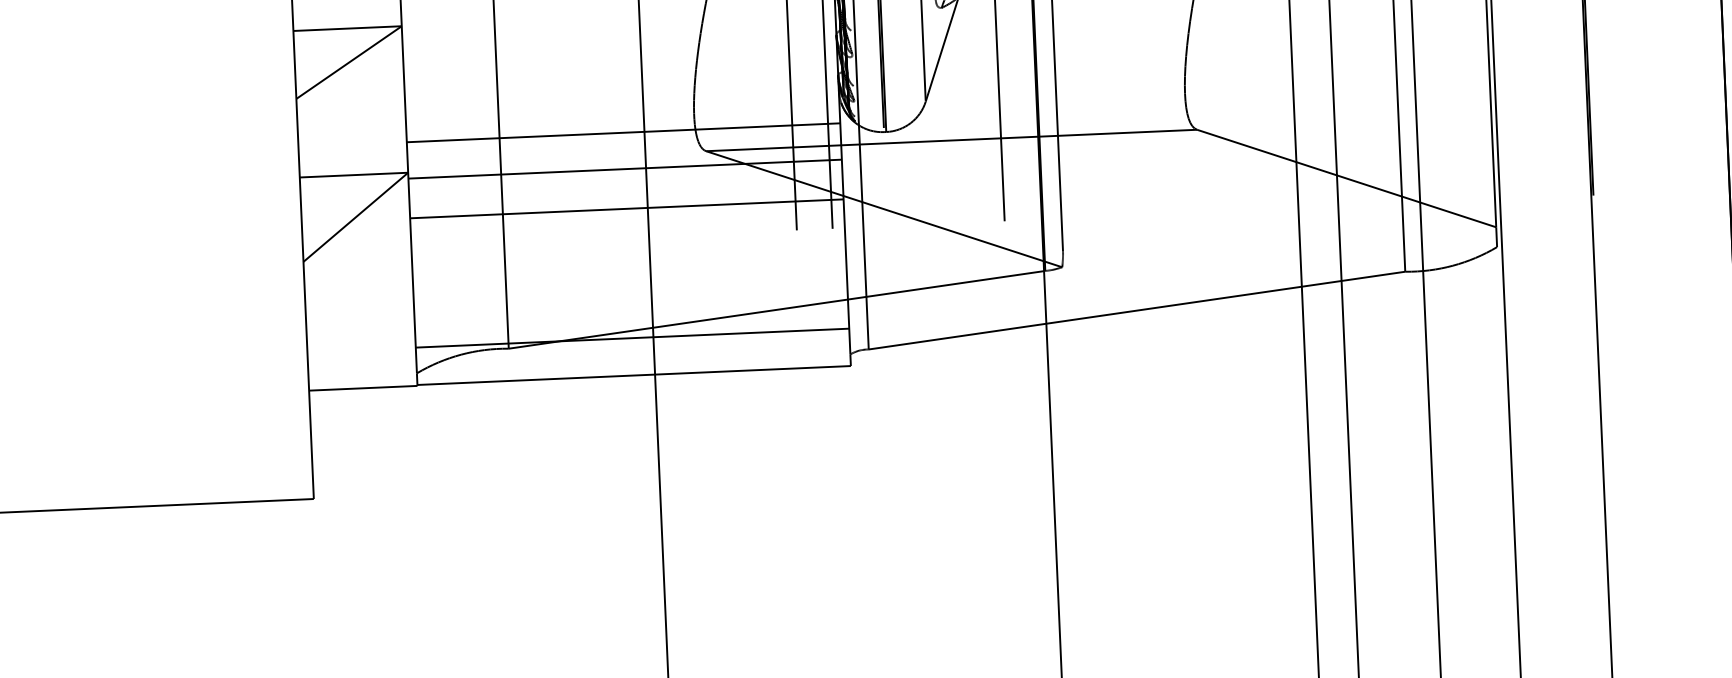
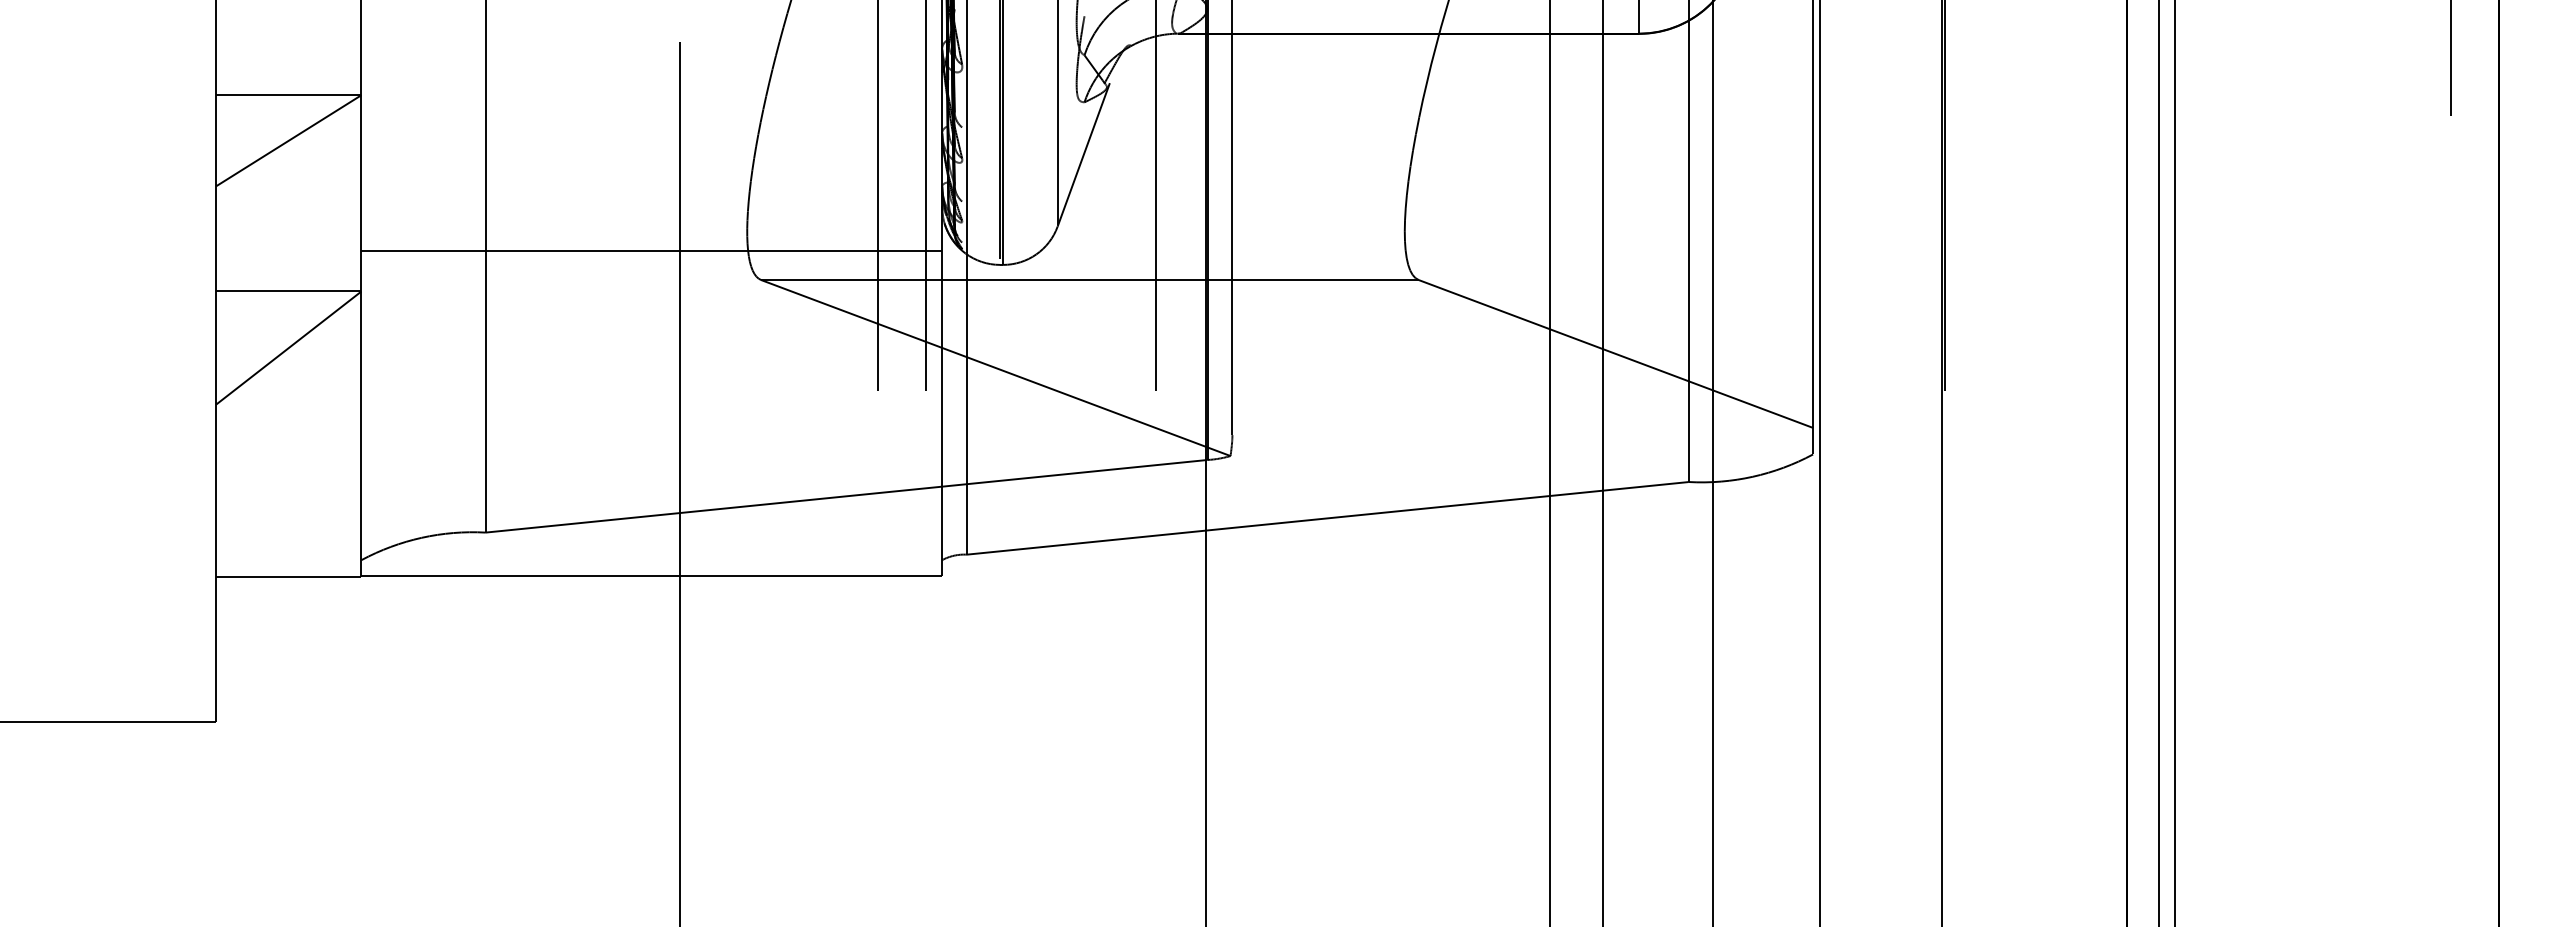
line: (624, 169) -> (651, 299), removed
line: (626, 208) -> (651, 352), removed
line: (632, 338) -> (651, 525), removed

